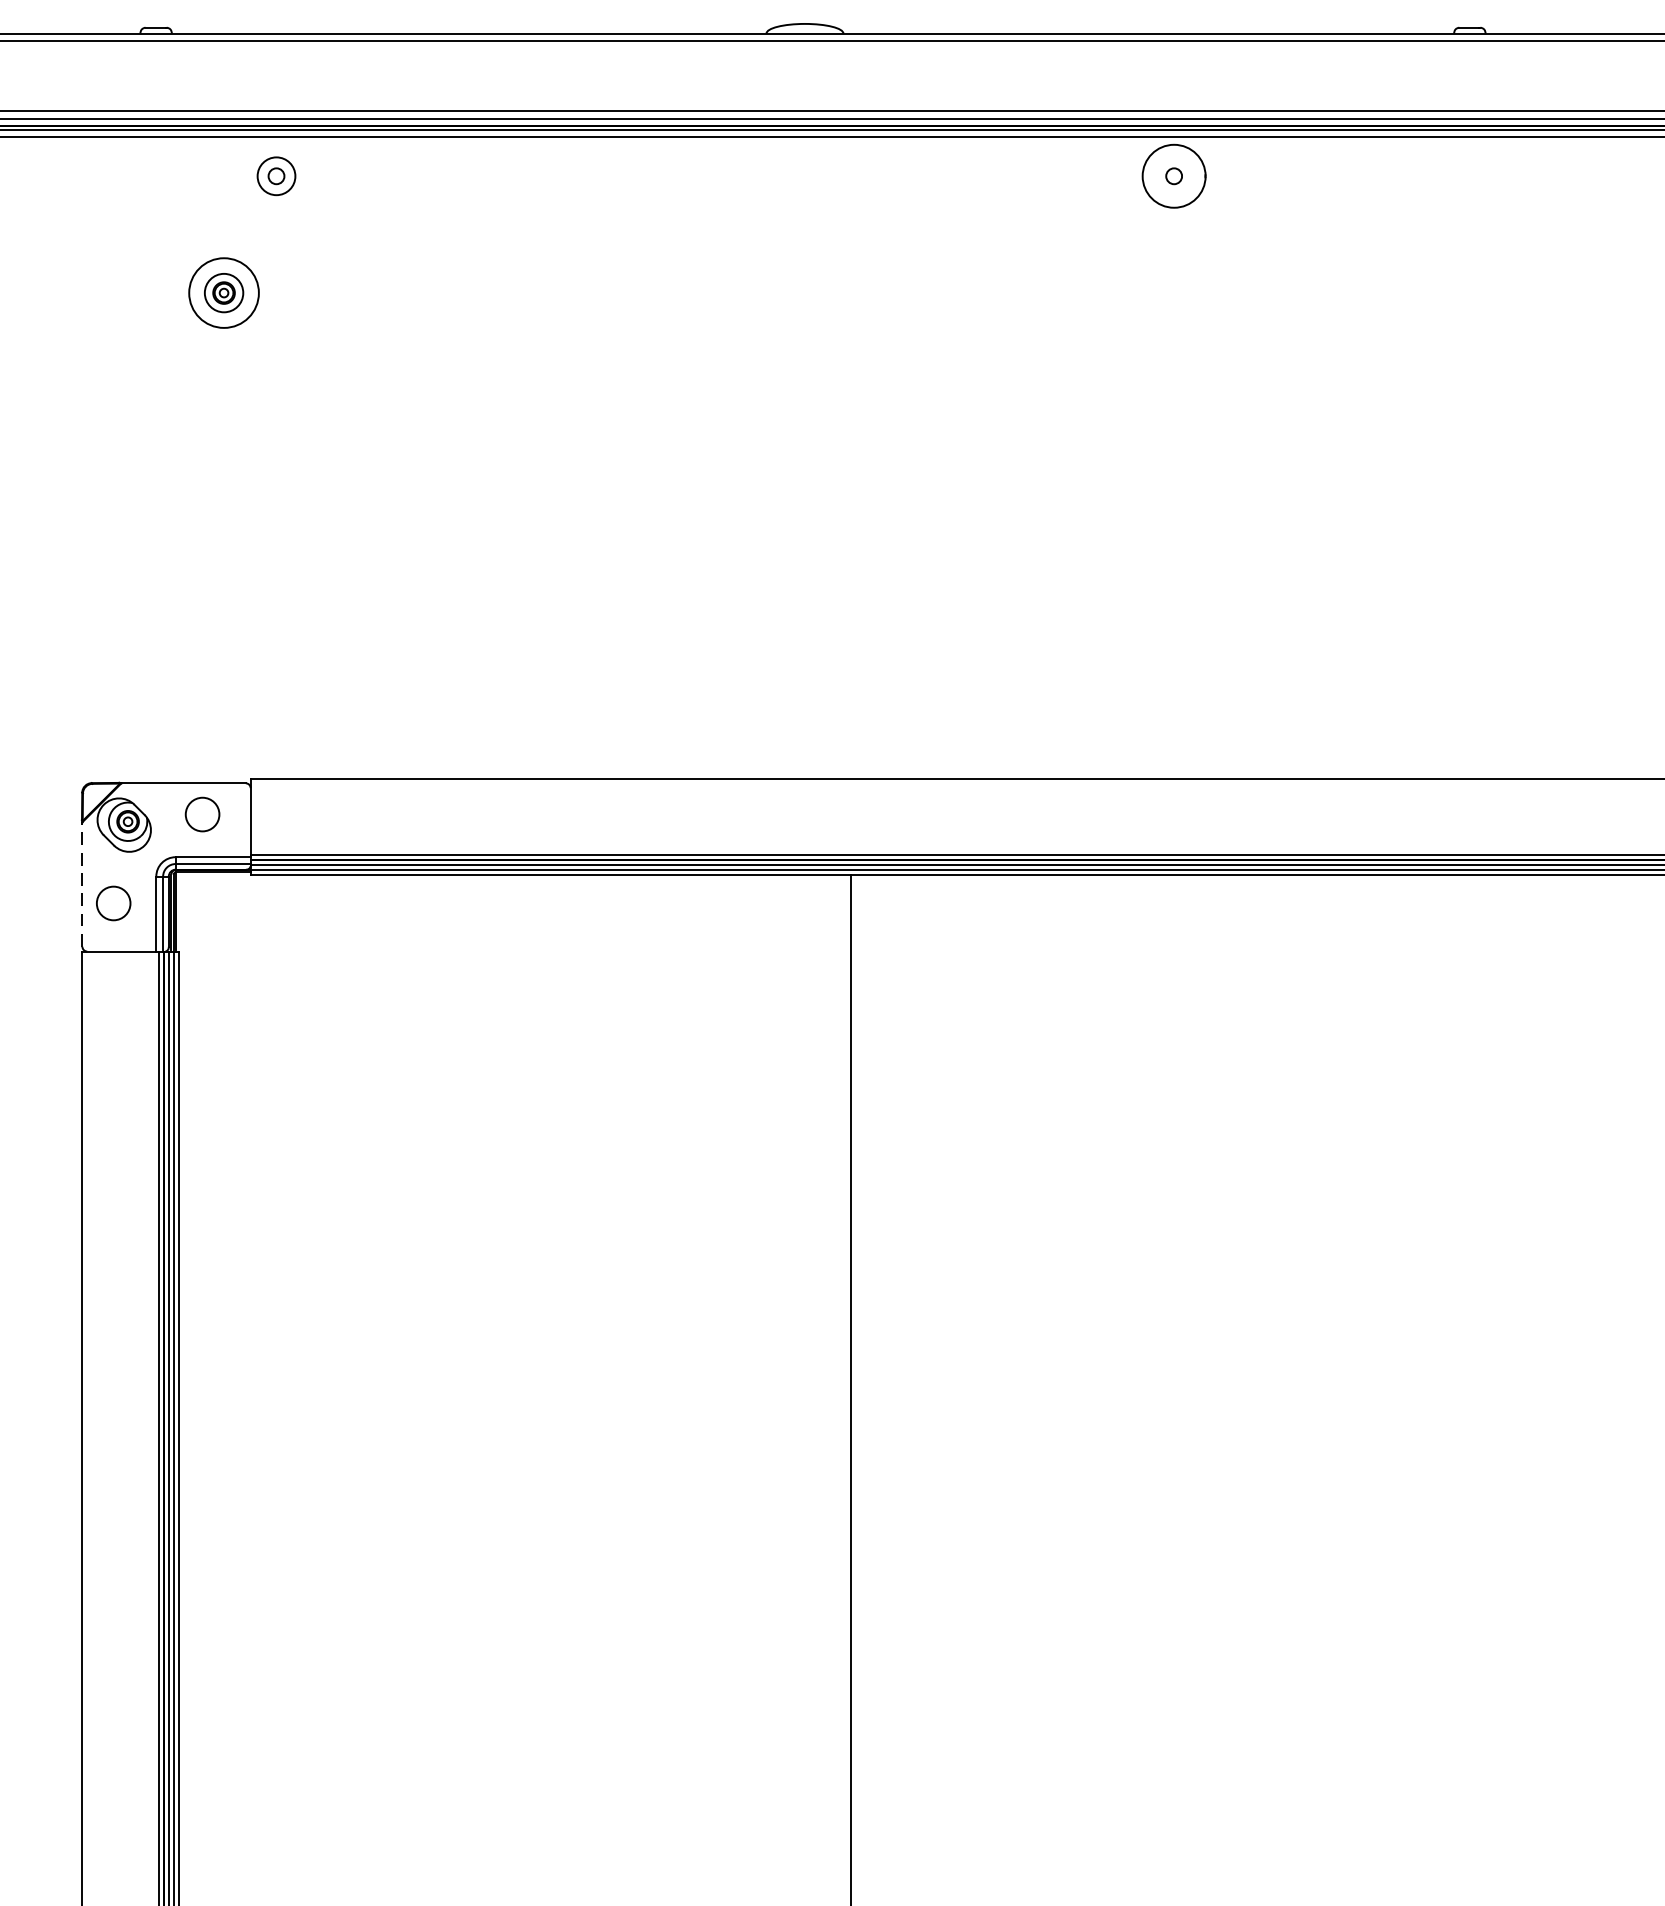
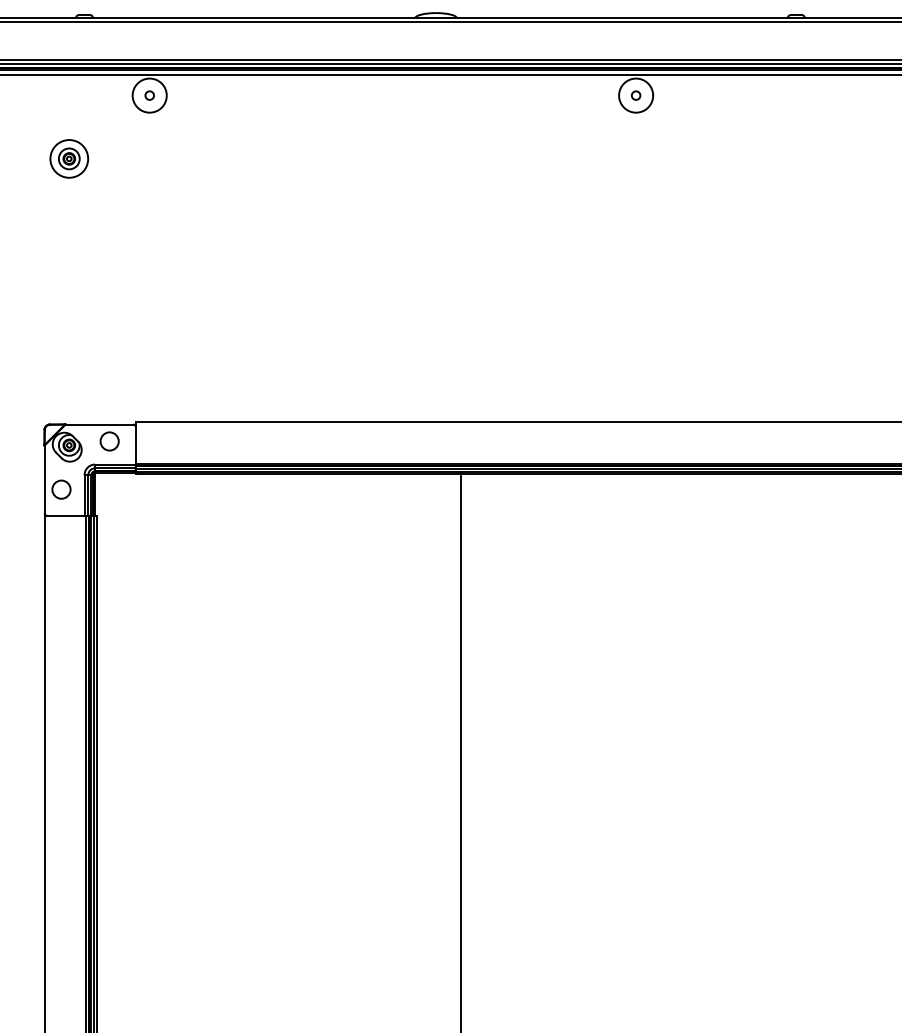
circle: (276, 176) -> (149, 95), size x1.67
part: (224, 292) -> (69, 158), moved
line: (82, 884) -> (44, 479), dashed -> solid

